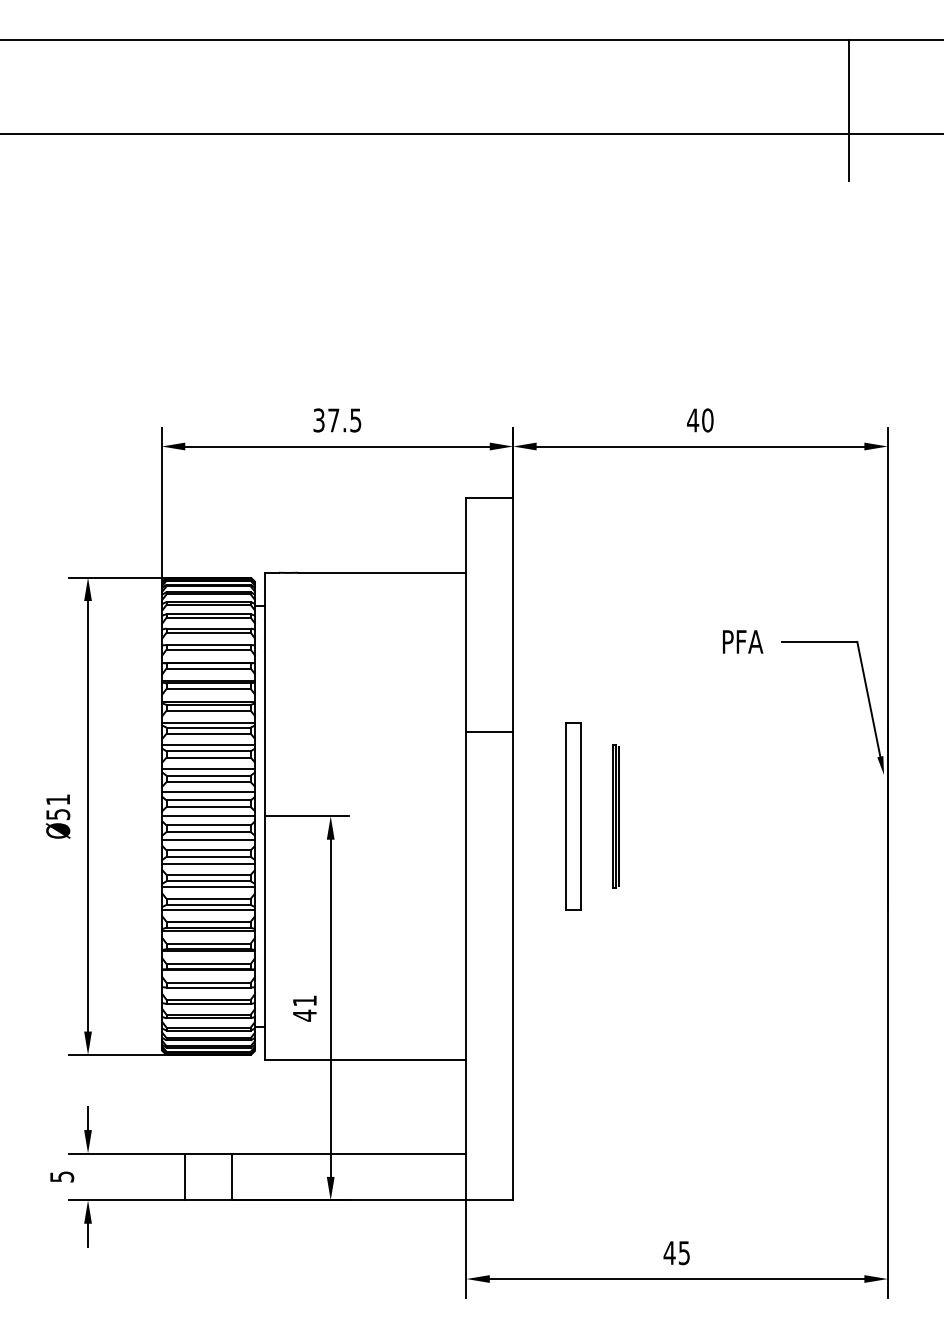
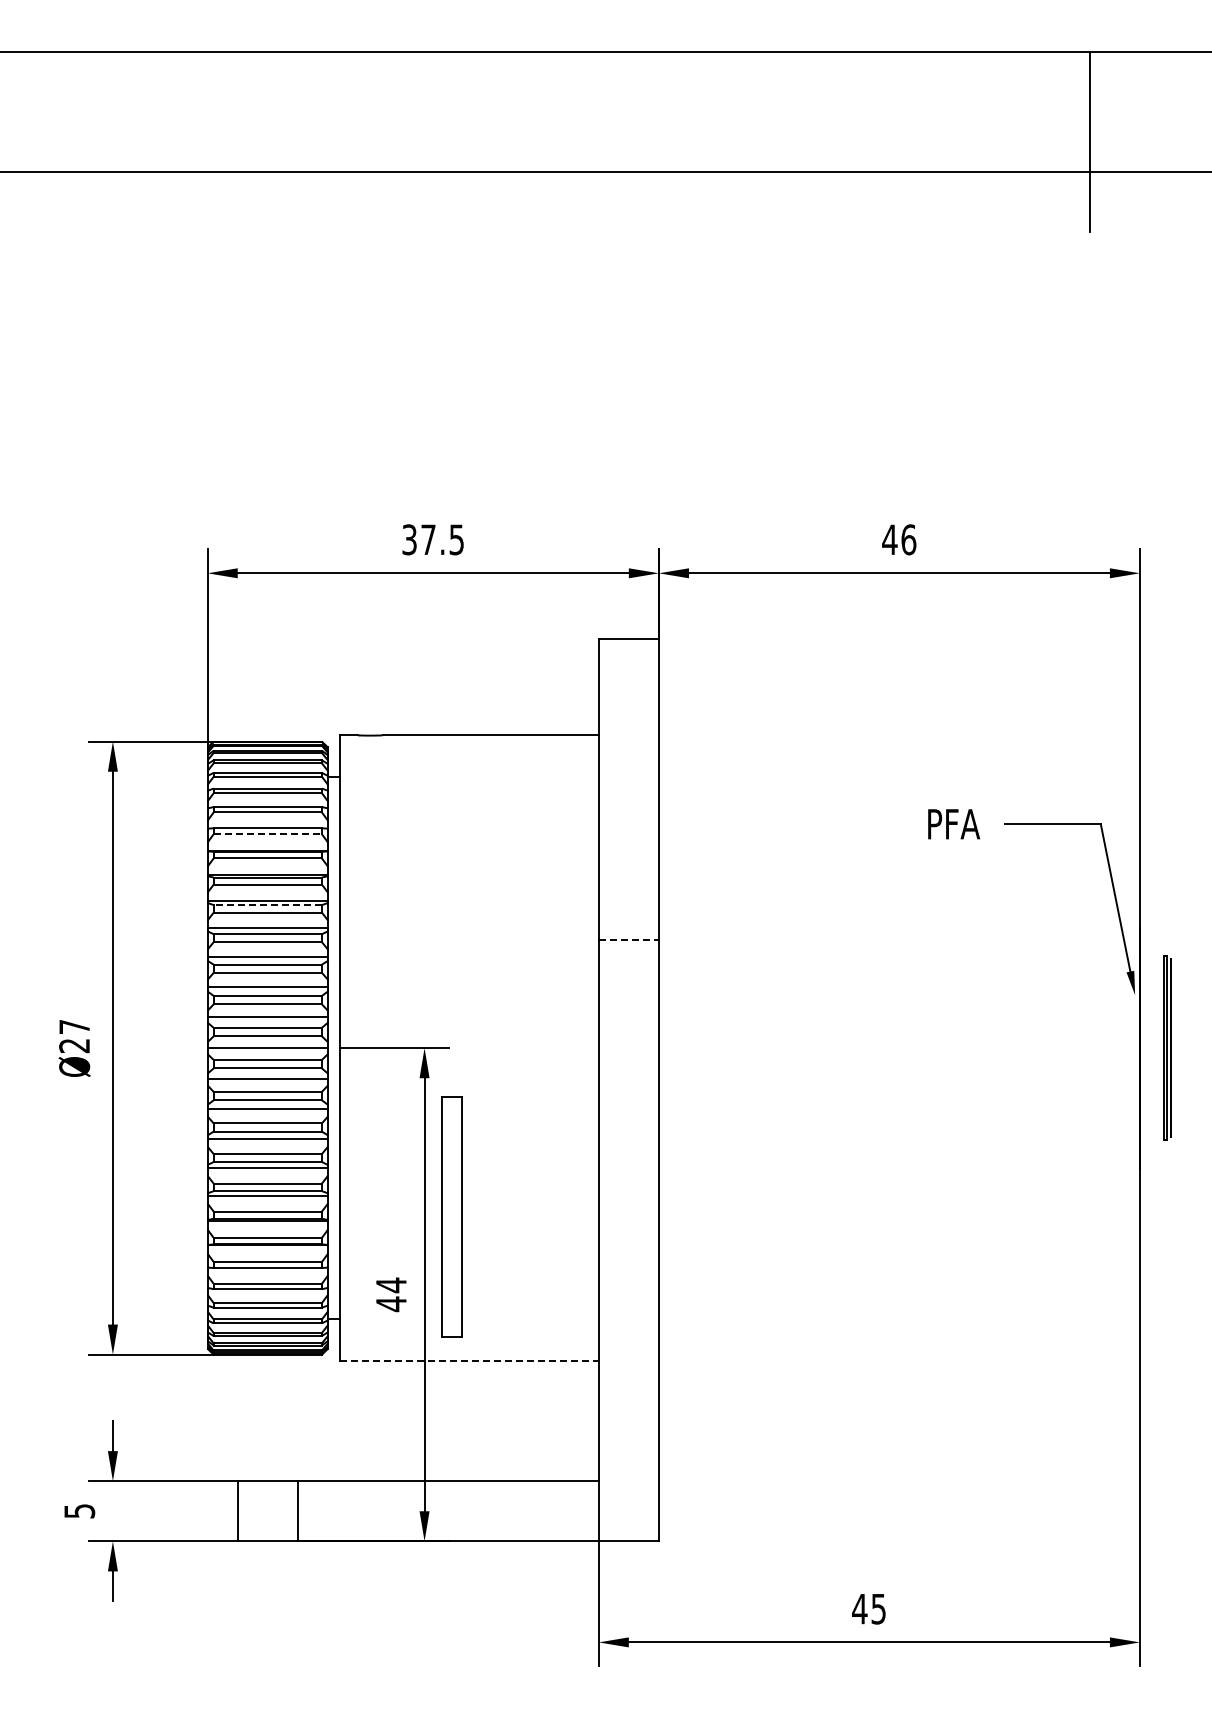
text: (707, 420) -> (908, 539), 40 -> 46
line: (209, 649) -> (268, 834), solid -> dashed
line: (208, 705) -> (267, 905), solid -> dashed
line: (490, 731) -> (629, 939), solid -> dashed
text: (58, 807) -> (74, 1036), Ø51 -> Ø27
part: (572, 815) -> (451, 1216), moved
part: (616, 815) -> (1167, 1047), moved
text: (304, 1001) -> (391, 1285), 41 -> 44
line: (365, 1059) -> (469, 1360), solid -> dashed

